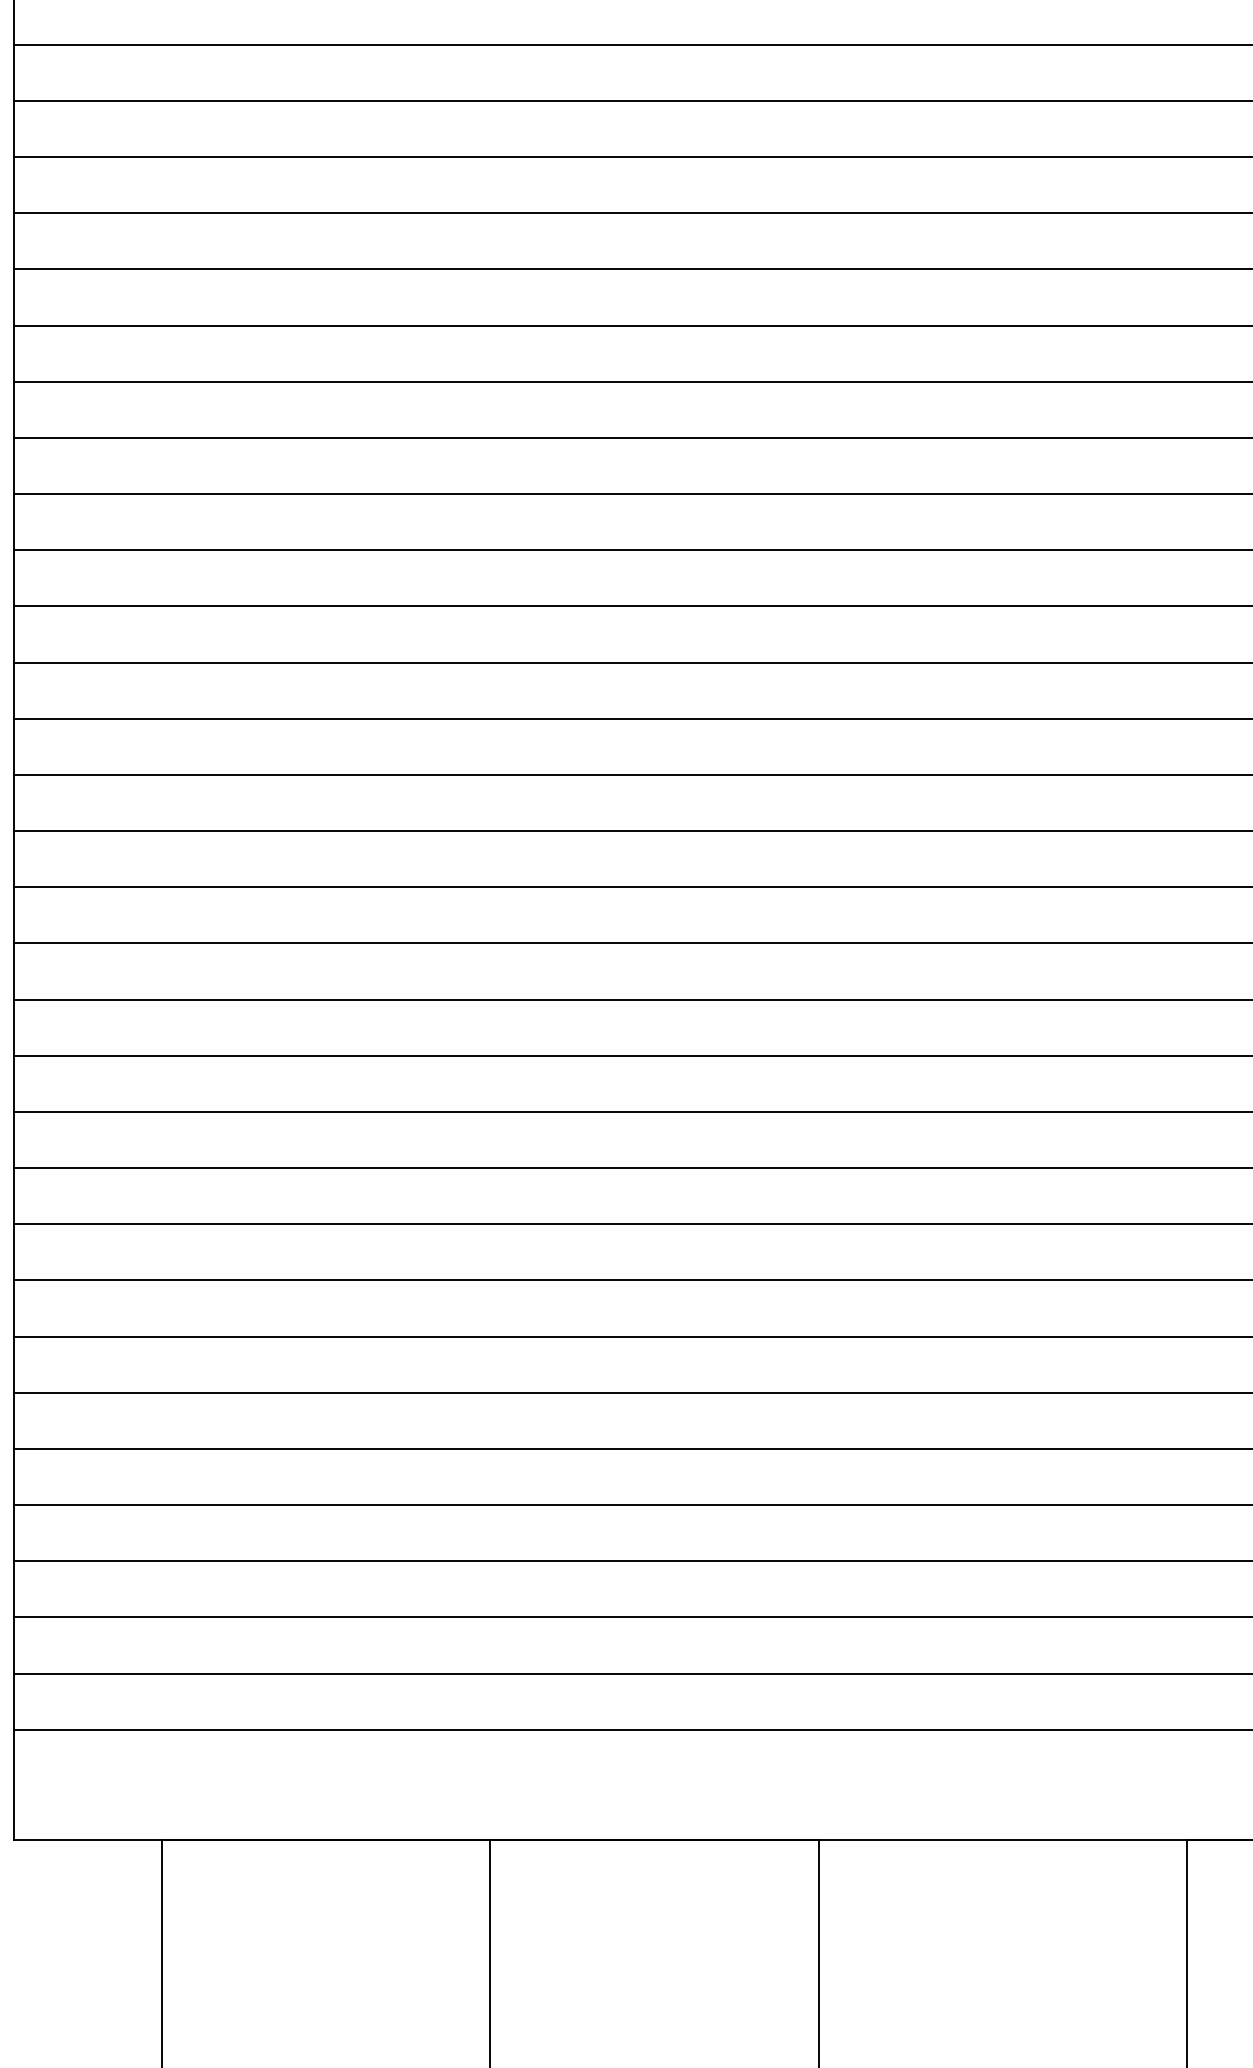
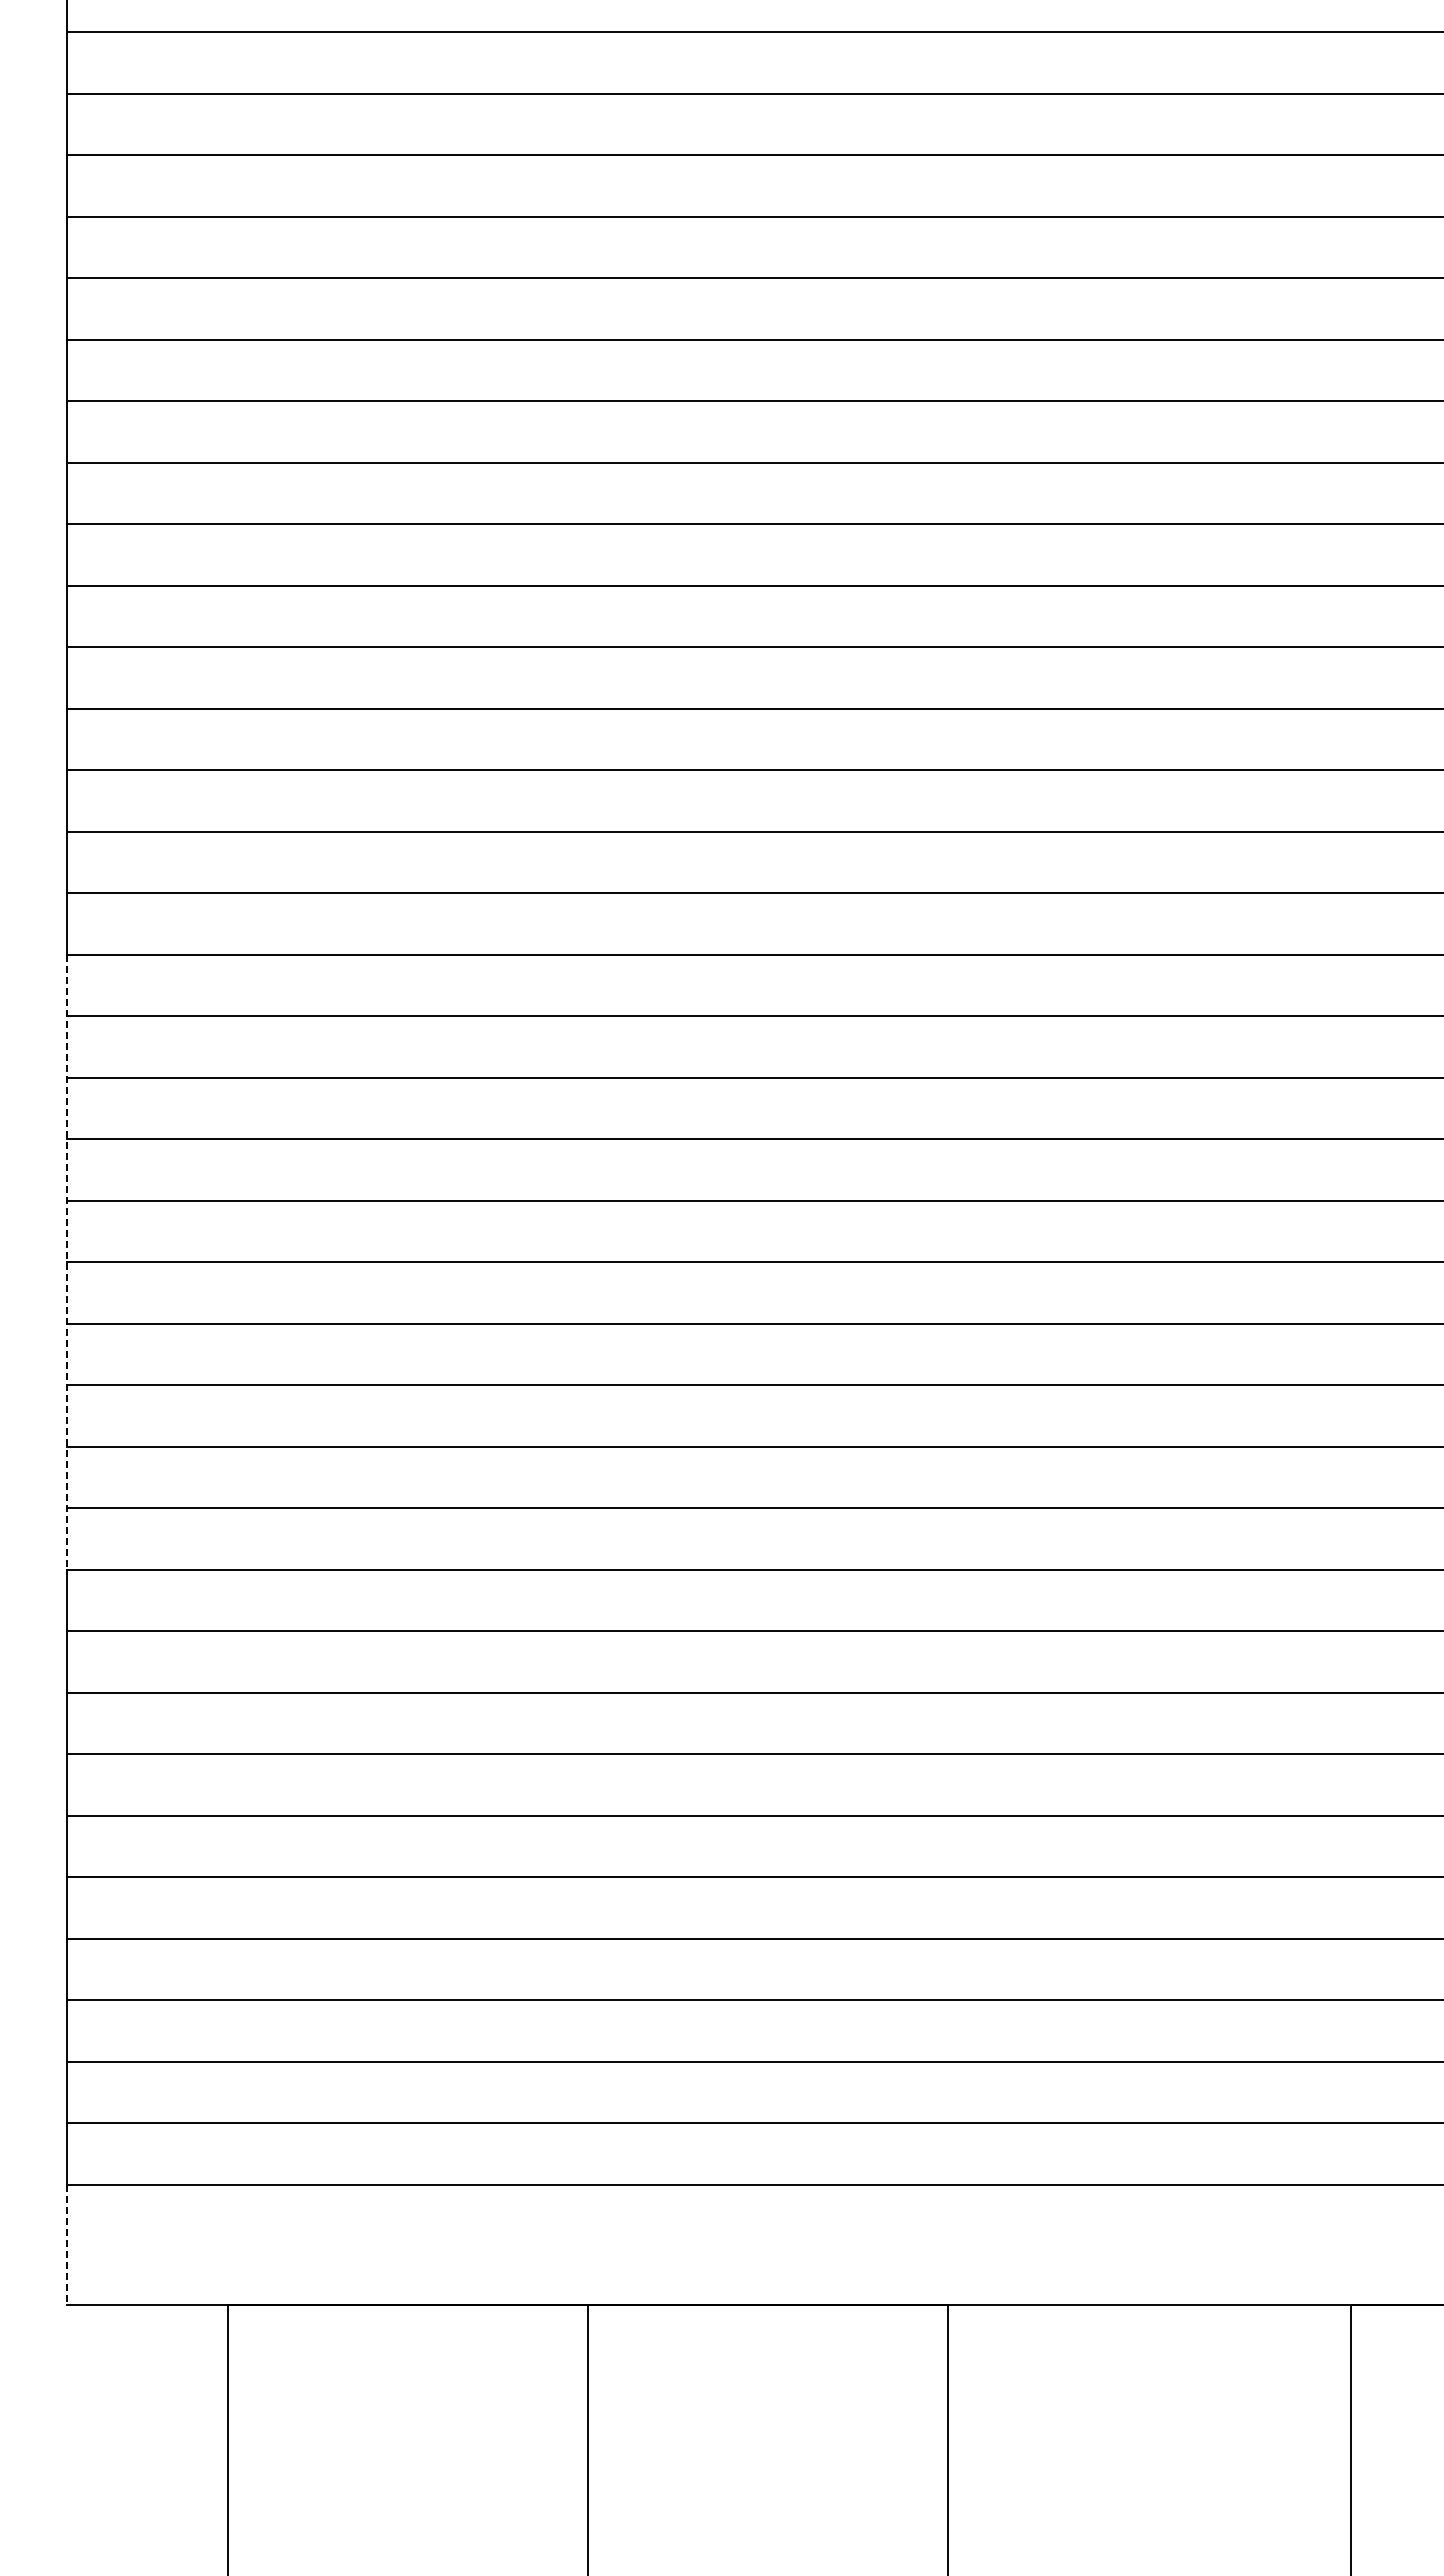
line: (13, 887) -> (66, 1262), solid -> dashed
line: (13, 1785) -> (66, 2245), solid -> dashed

